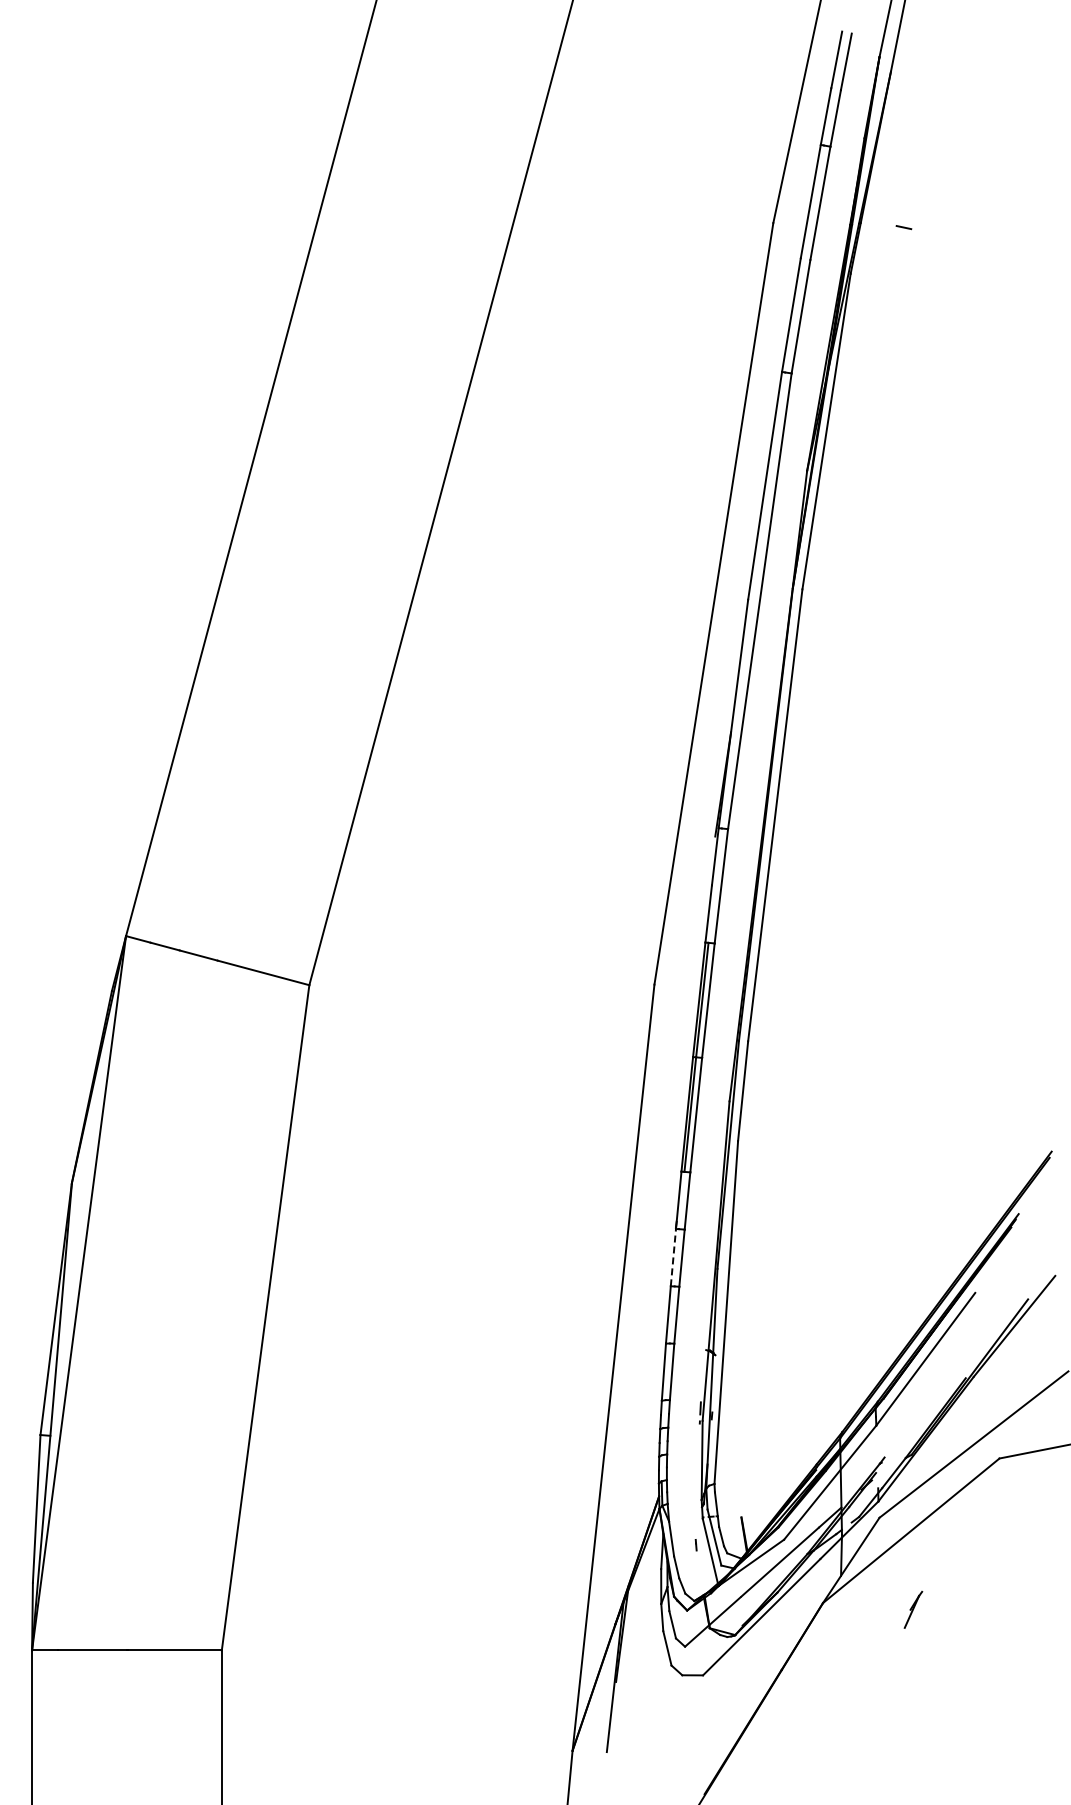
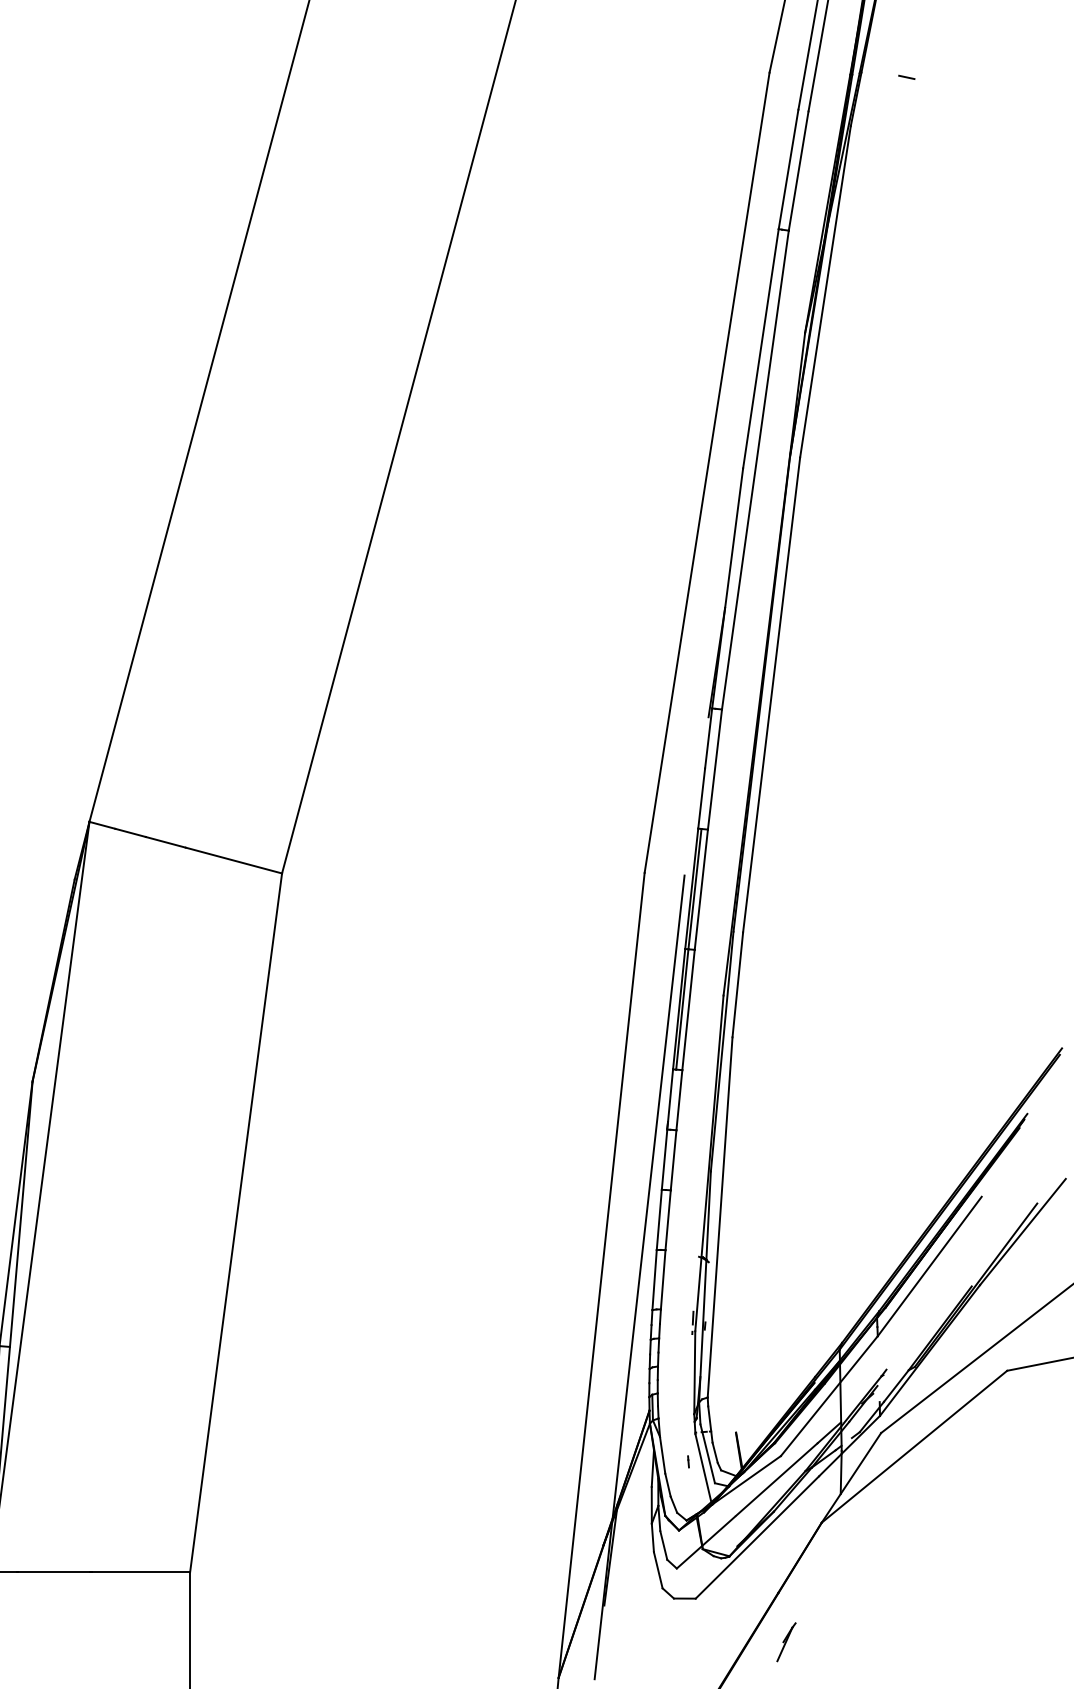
line: (673, 1257) -> (664, 1159), dashed -> solid
line: (657, 1293) -> (647, 1197), added
part: (913, 1609) -> (786, 1641), moved

